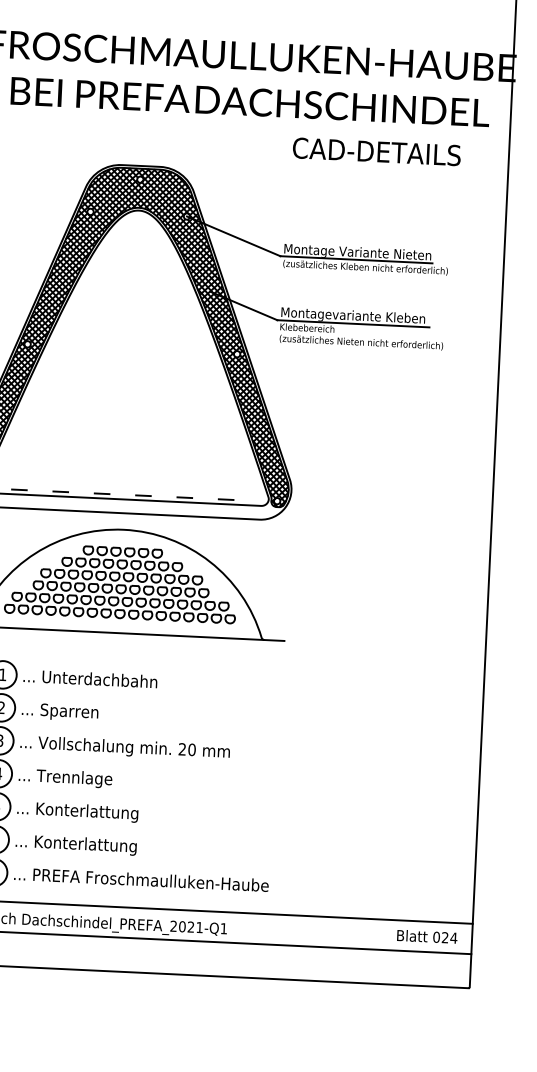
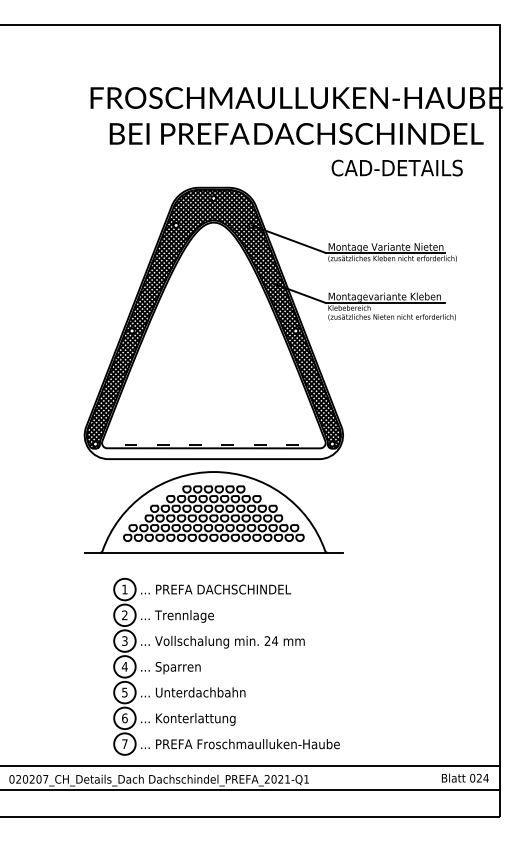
text: (129, 680) -> (223, 589), ... Unterdachbahn -> ... PREFA DACHSCHINDEL
text: (76, 712) -> (183, 616), ... Sparren -> ... Trennlage
text: (192, 749) -> (275, 640), 20 -> 24
text: (73, 778) -> (183, 667), ... Trennlage -> ... Sparren
text: (93, 812) -> (200, 693), ... Konterlattung -> ... Unterdachbahn

